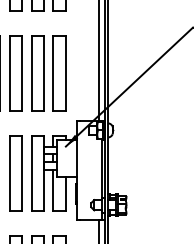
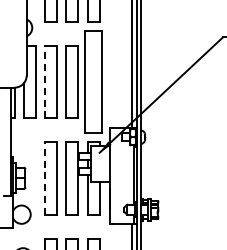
line: (10, 72) -> (45, 81), solid -> dashed
part: (59, 72) -> (93, 81), size x1.4
line: (10, 173) -> (45, 178), solid -> dashed

